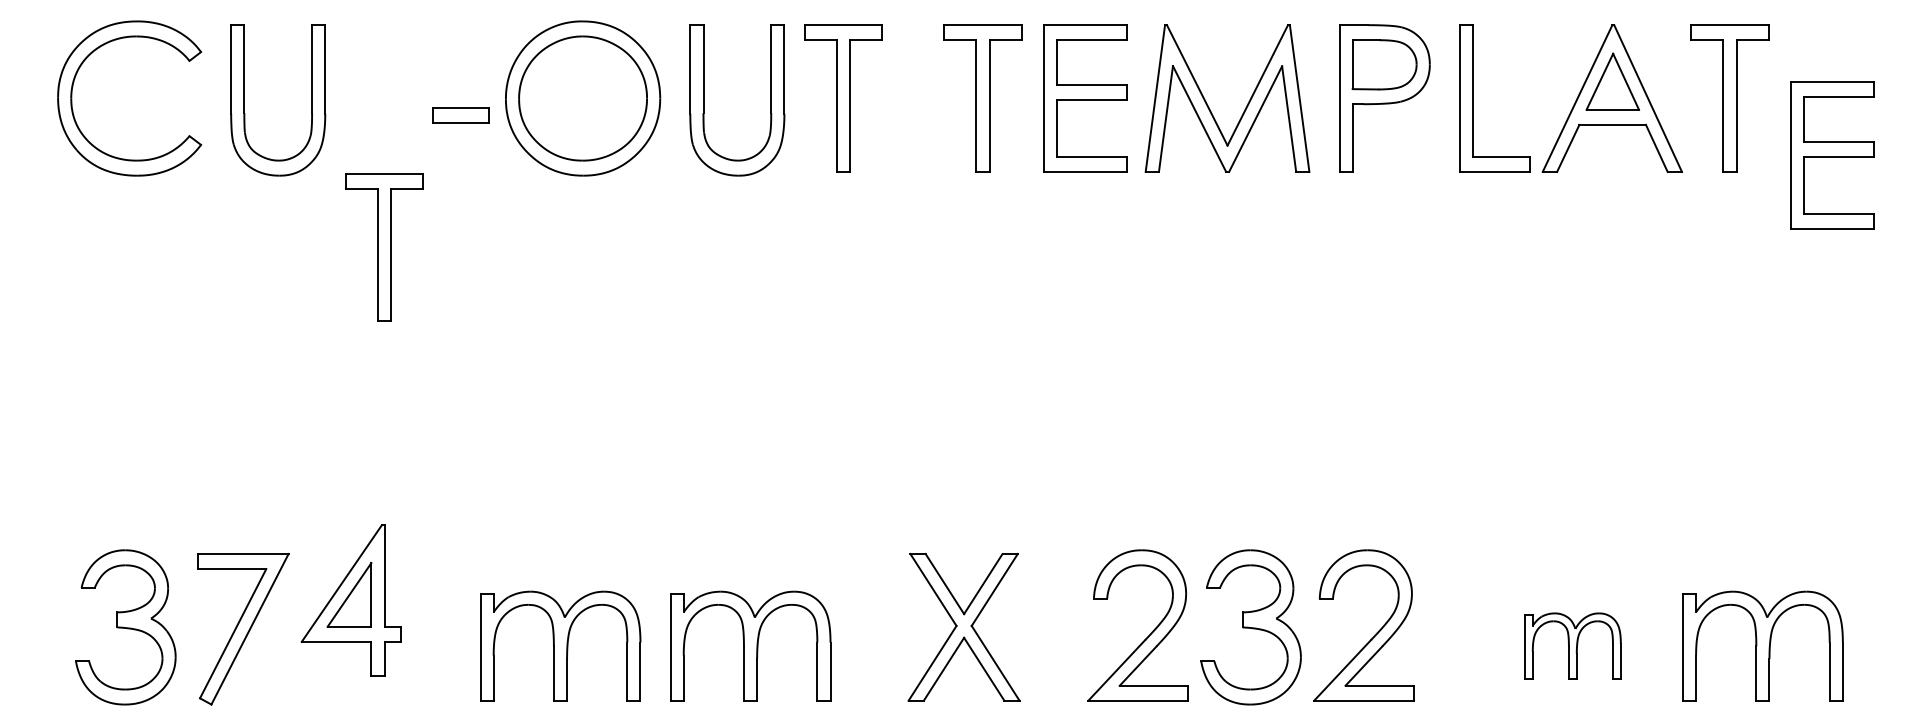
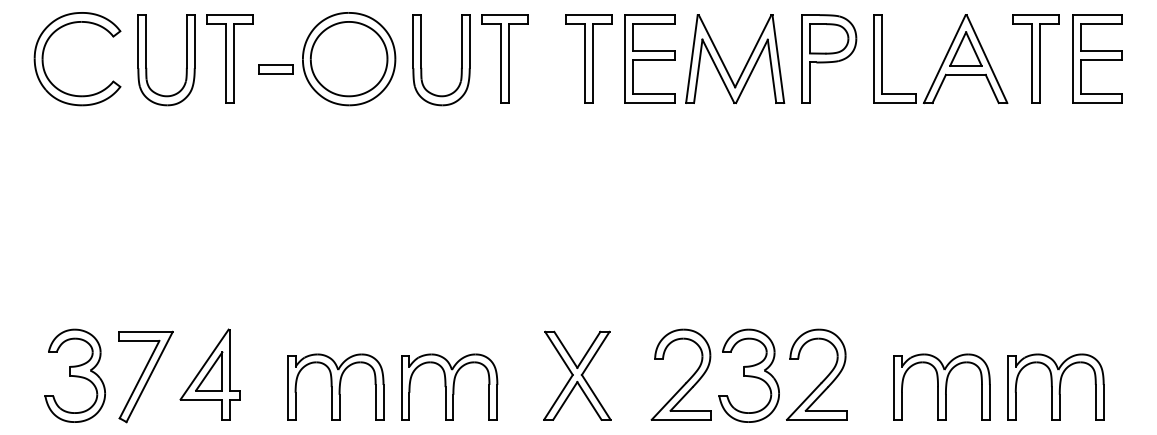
part: (1832, 154) -> (1097, 58), moved
part: (383, 246) -> (229, 58), moved
part: (349, 600) -> (209, 374), moved
part: (1572, 645) -> (941, 386), size x1.67

